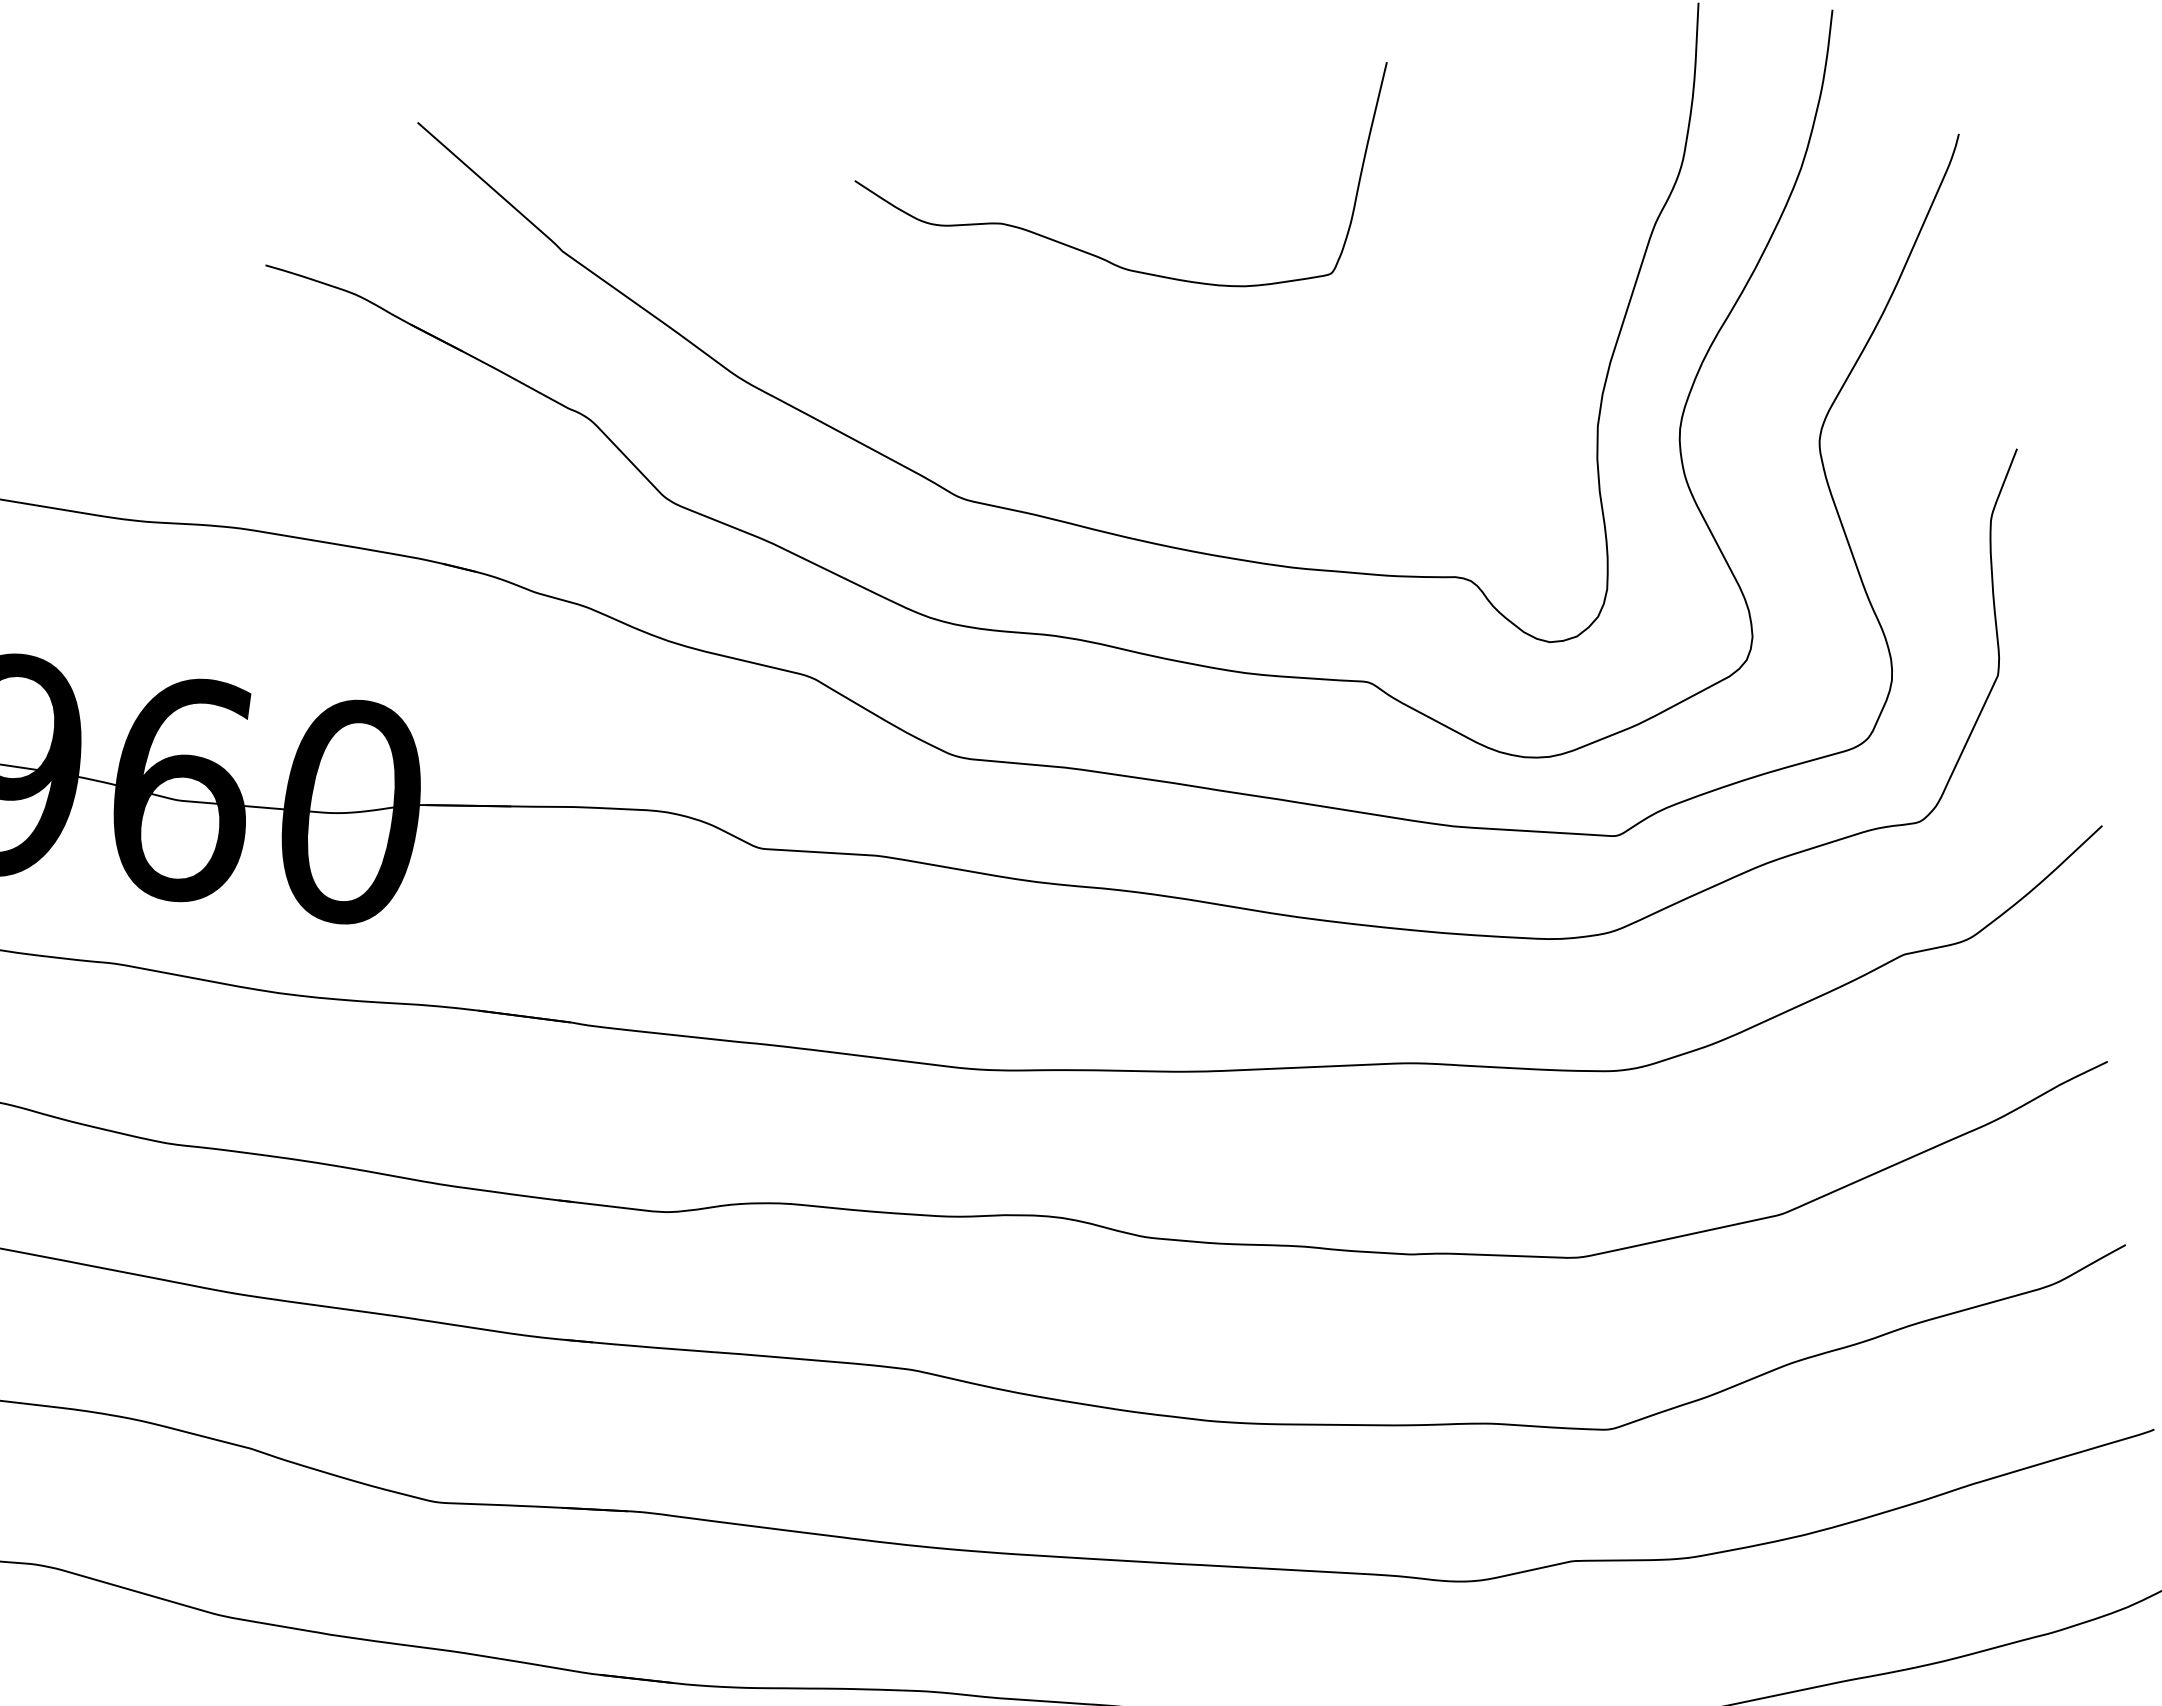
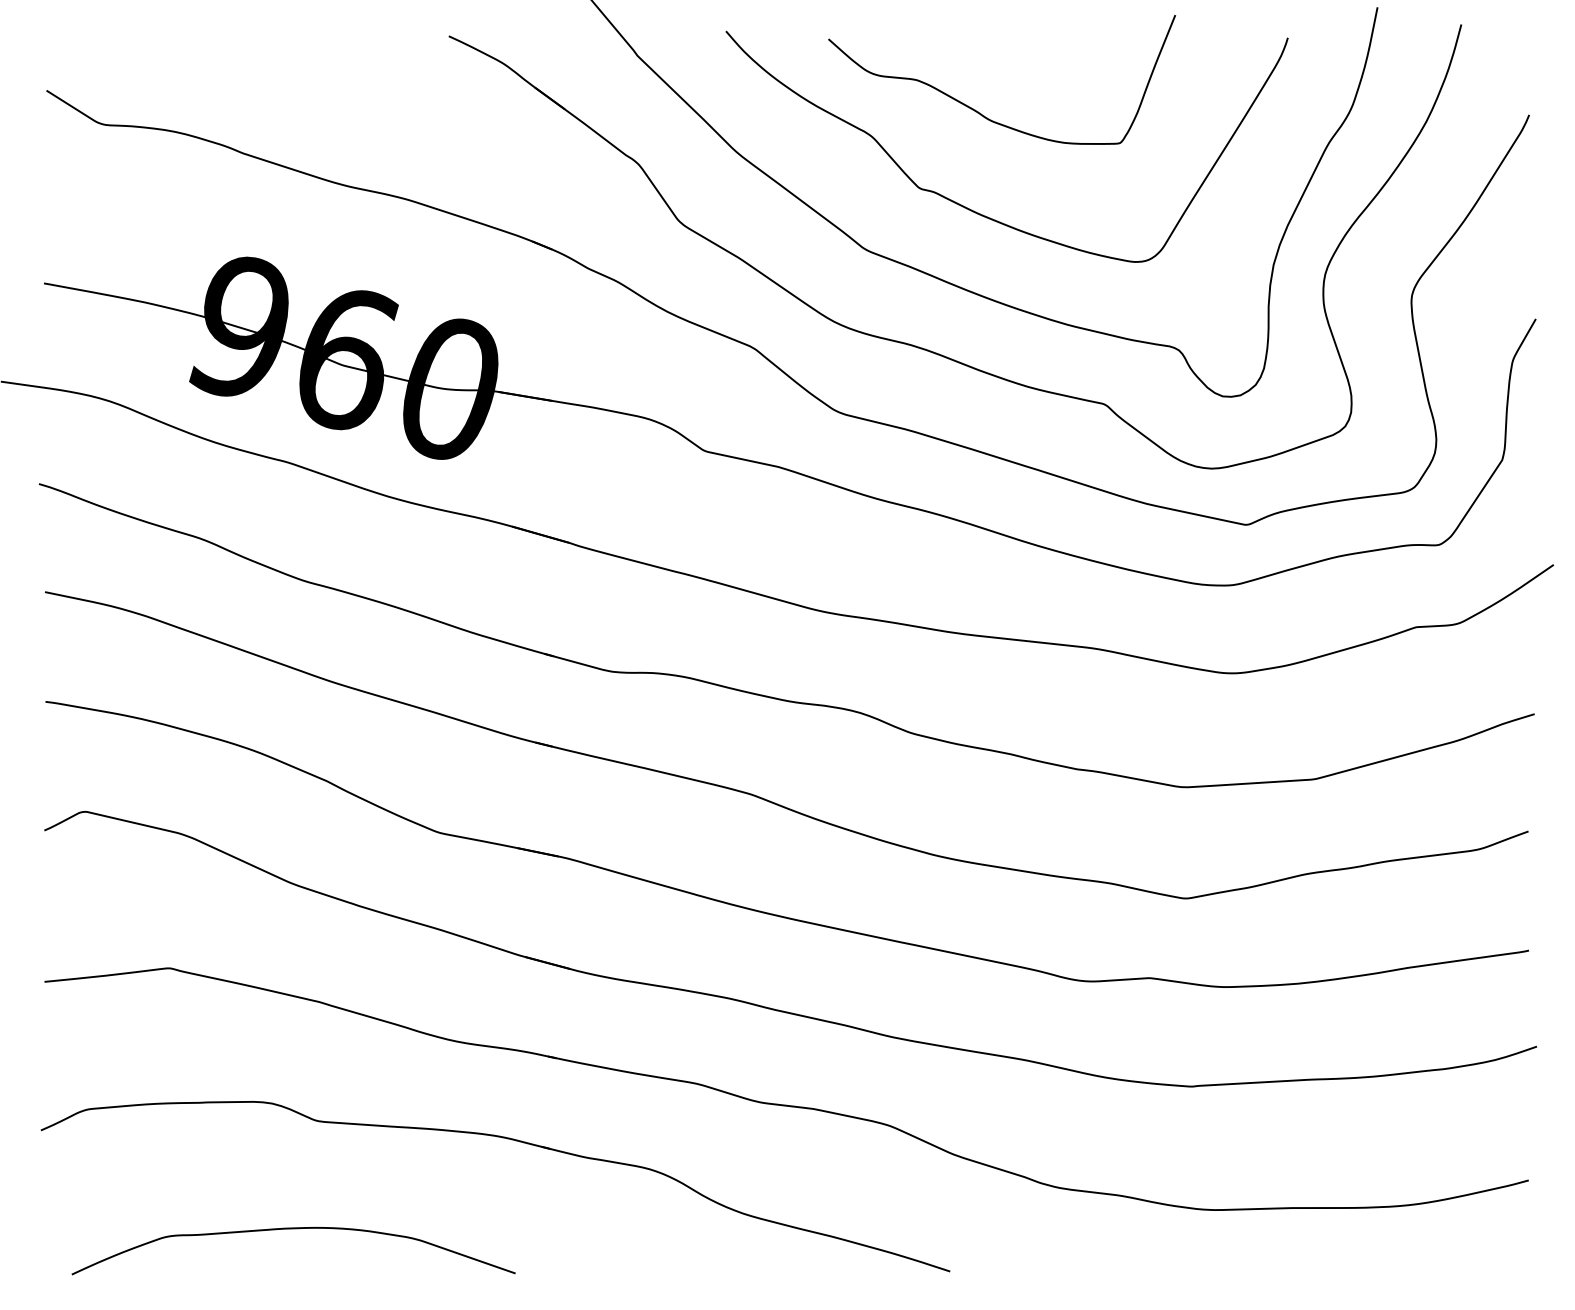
curve: (1124, 413) -> (976, 211), added

